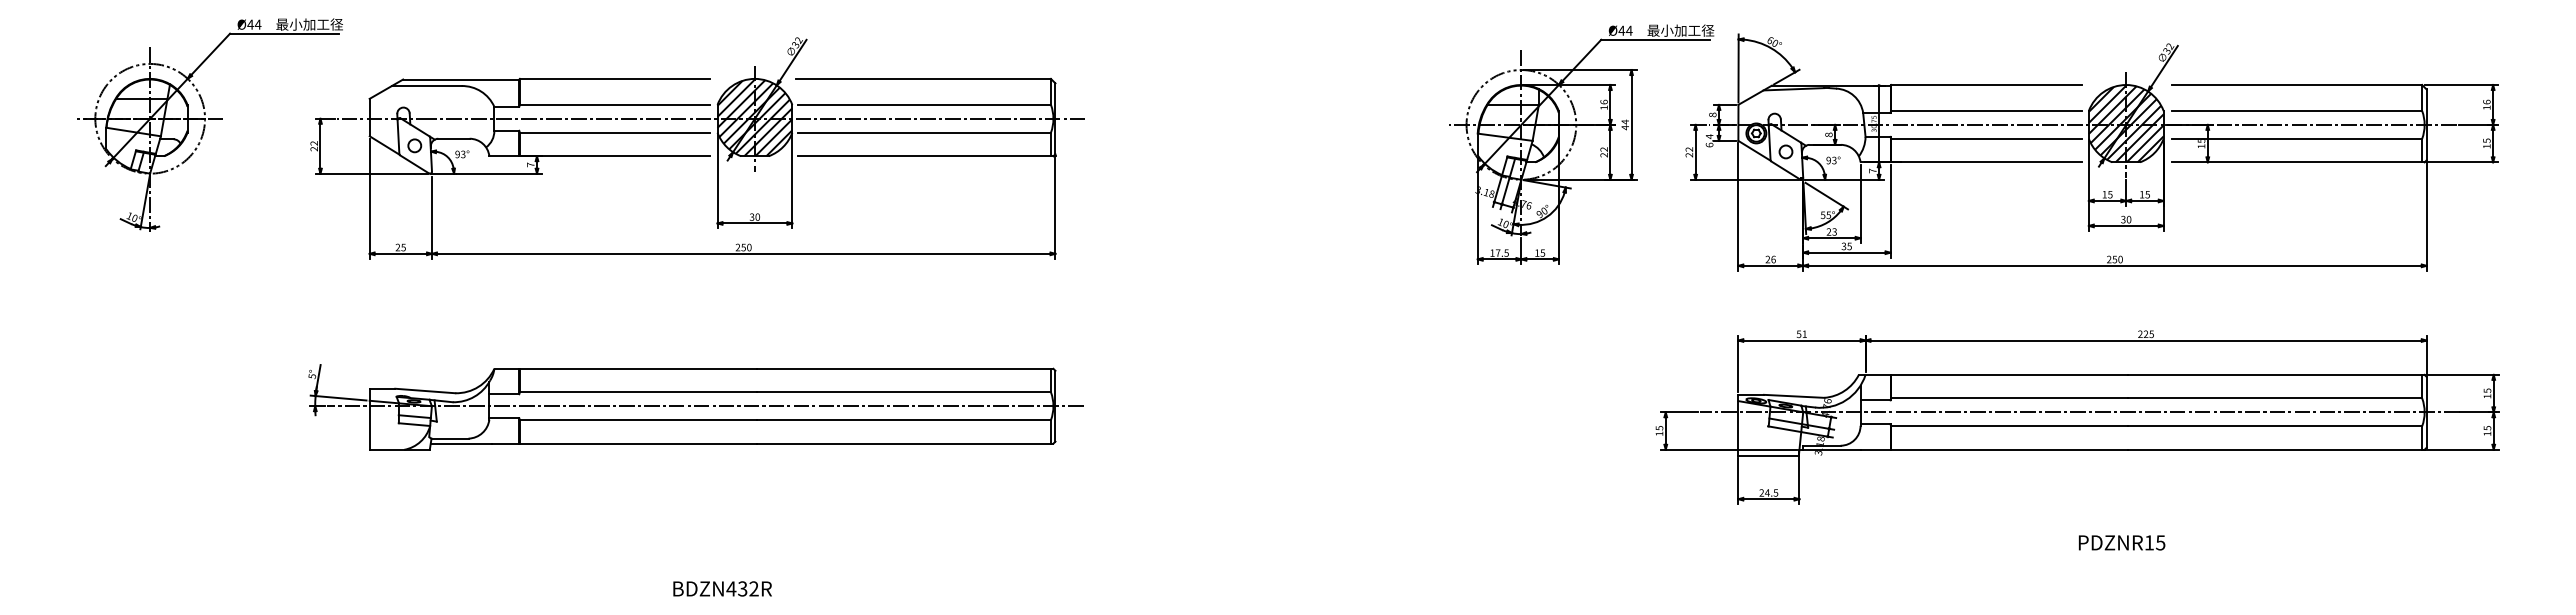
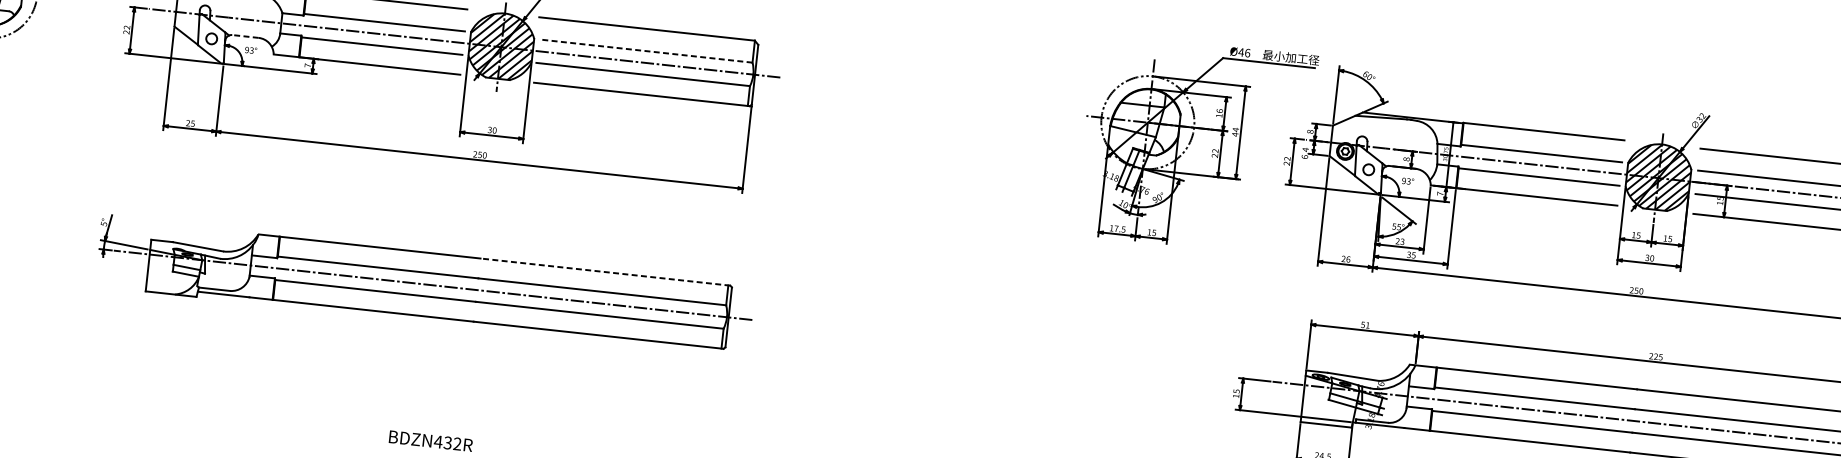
text: (1629, 30) -> (1247, 52), Ø44 -> Ø46
line: (924, 104) -> (645, 50), solid -> dashed
line: (454, 138) -> (245, 36), solid -> dashed
line: (904, 368) -> (604, 271), solid -> dashed

